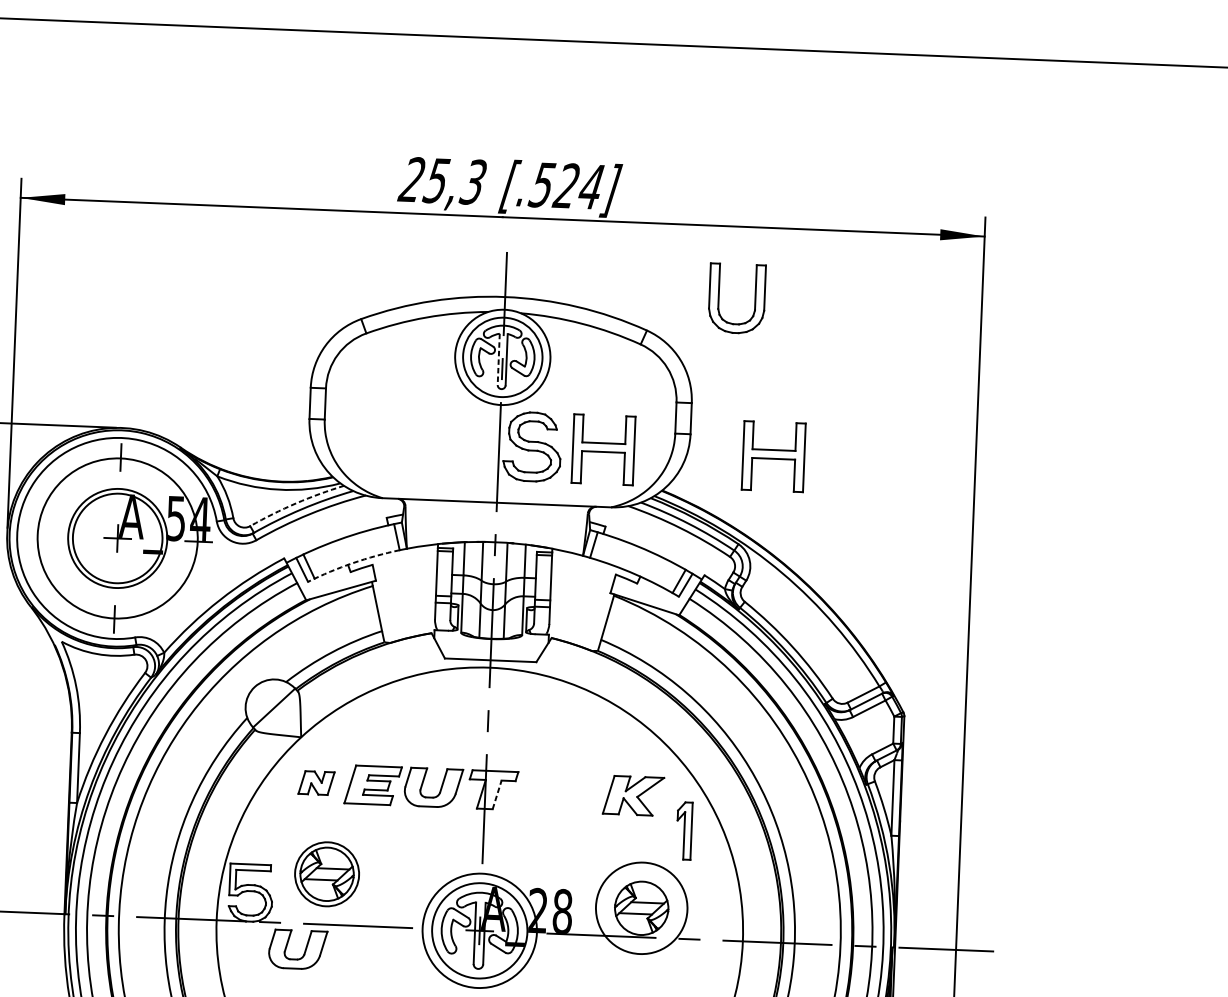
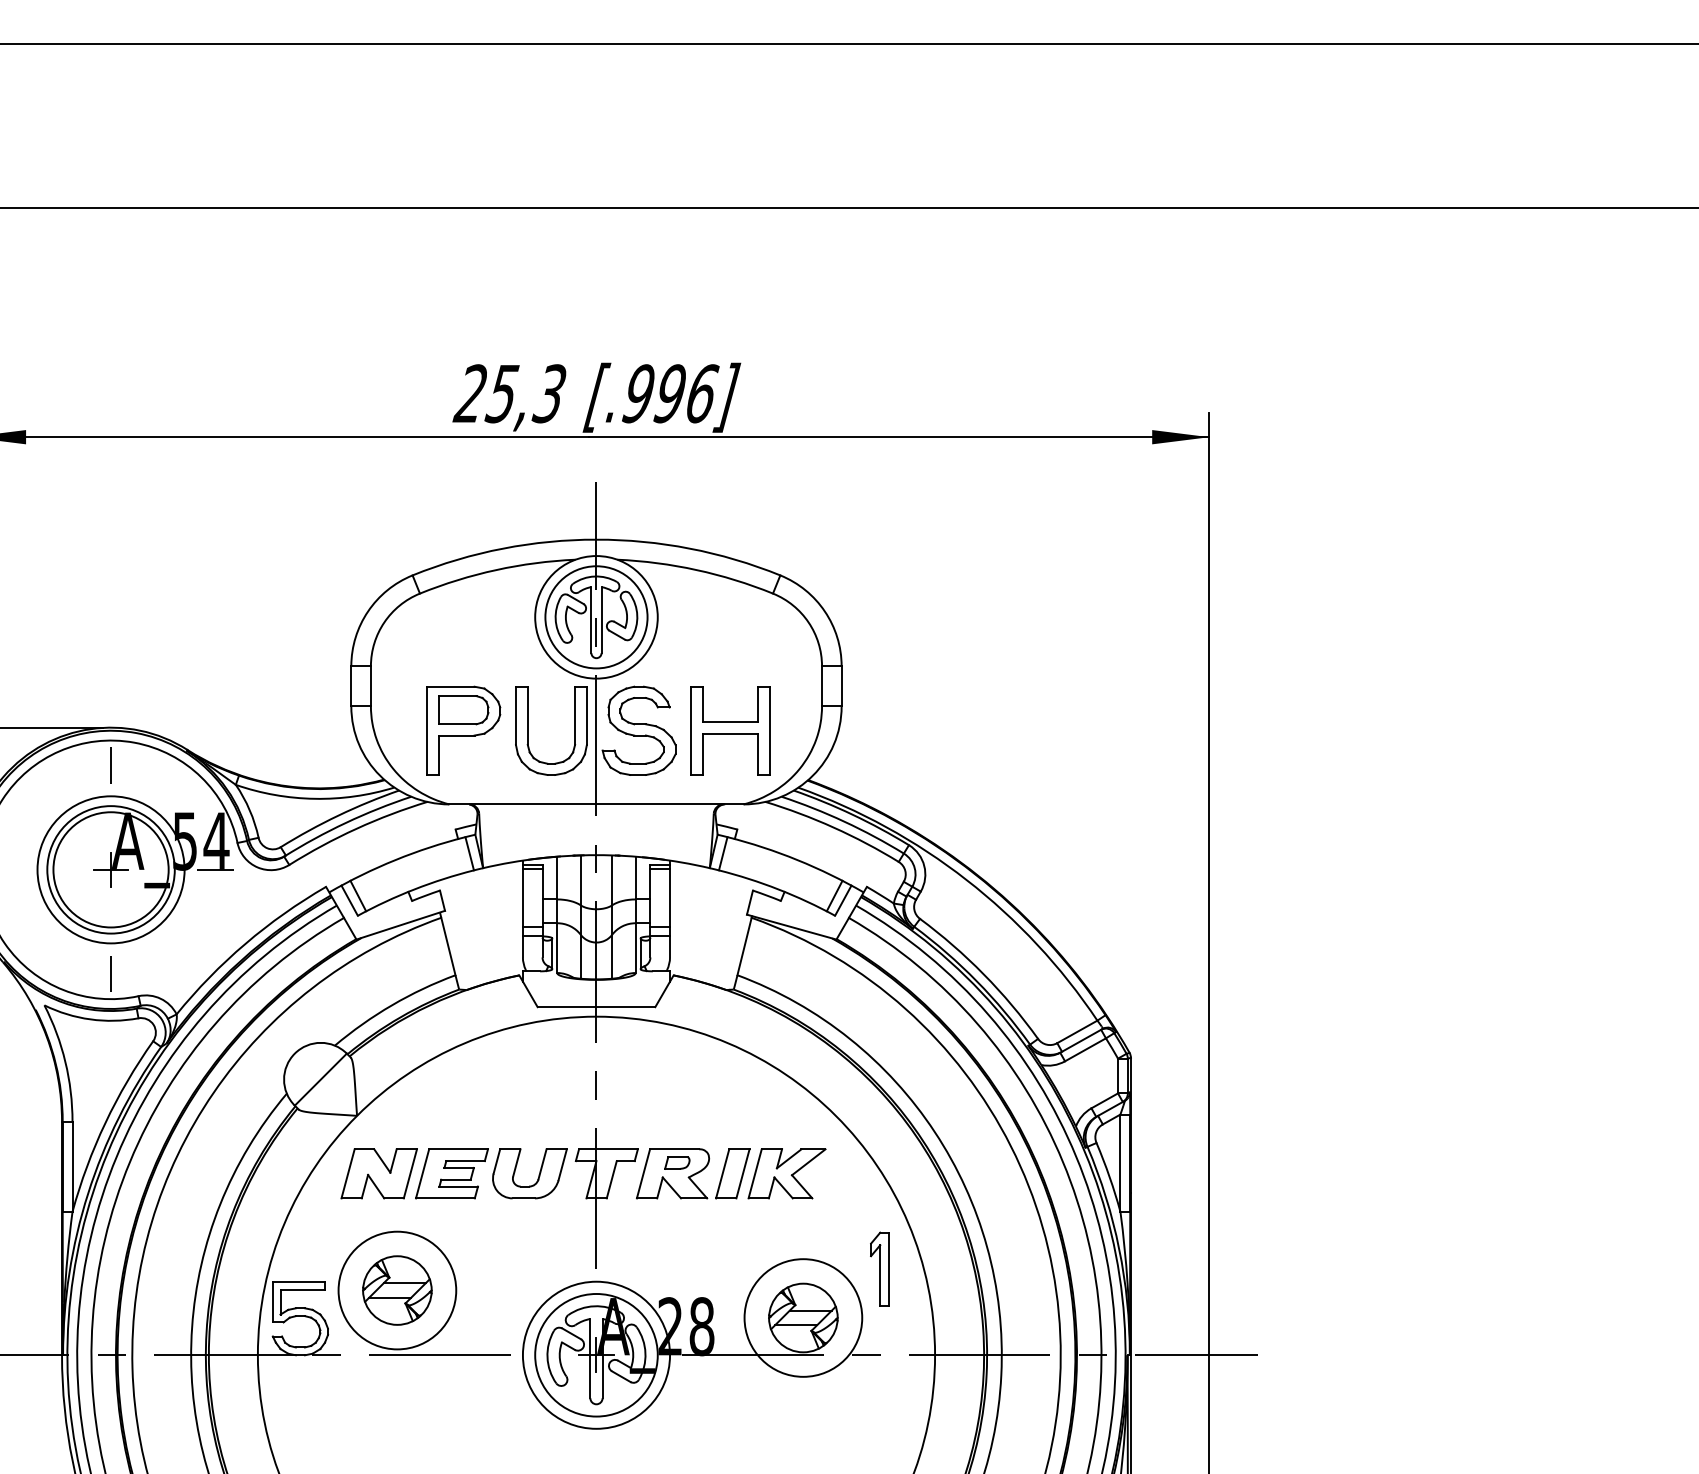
text: (566, 185) -> (669, 393), [.524] -> [.996]
part: (719, 297) -> (528, 730), moved
line: (498, 359) -> (591, 620), dashed -> solid
part: (395, 441) -> (463, 730), added
part: (773, 456) -> (949, 730), removed
arc: (296, 503) -> (338, 815), dashed -> solid
circle: (117, 538) -> (110, 869), size x0.71
arc: (352, 563) -> (414, 889), dashed -> solid
part: (316, 782) -> (378, 1173), size x1.67
part: (560, 792) -> (693, 1173), added
line: (496, 794) -> (611, 1179), dashed -> solid
part: (683, 830) -> (879, 1268), moved
circle: (327, 874) -> (397, 1290), size x1.43
part: (304, 950) -> (372, 1389), removed

